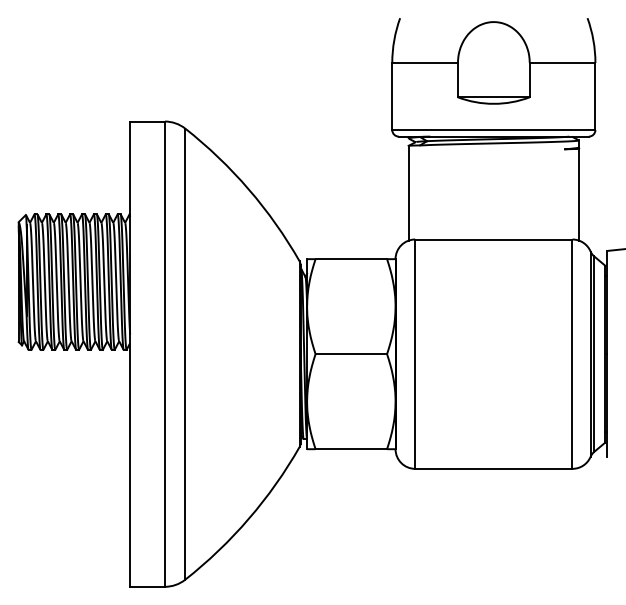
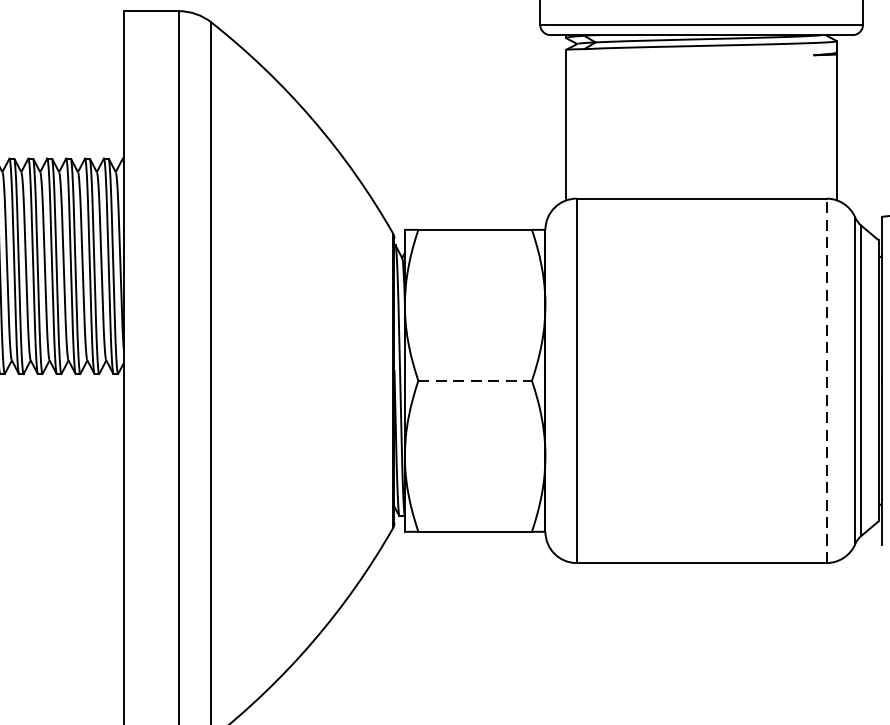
line: (351, 354) -> (475, 381), solid -> dashed
line: (572, 354) -> (826, 381), solid -> dashed

